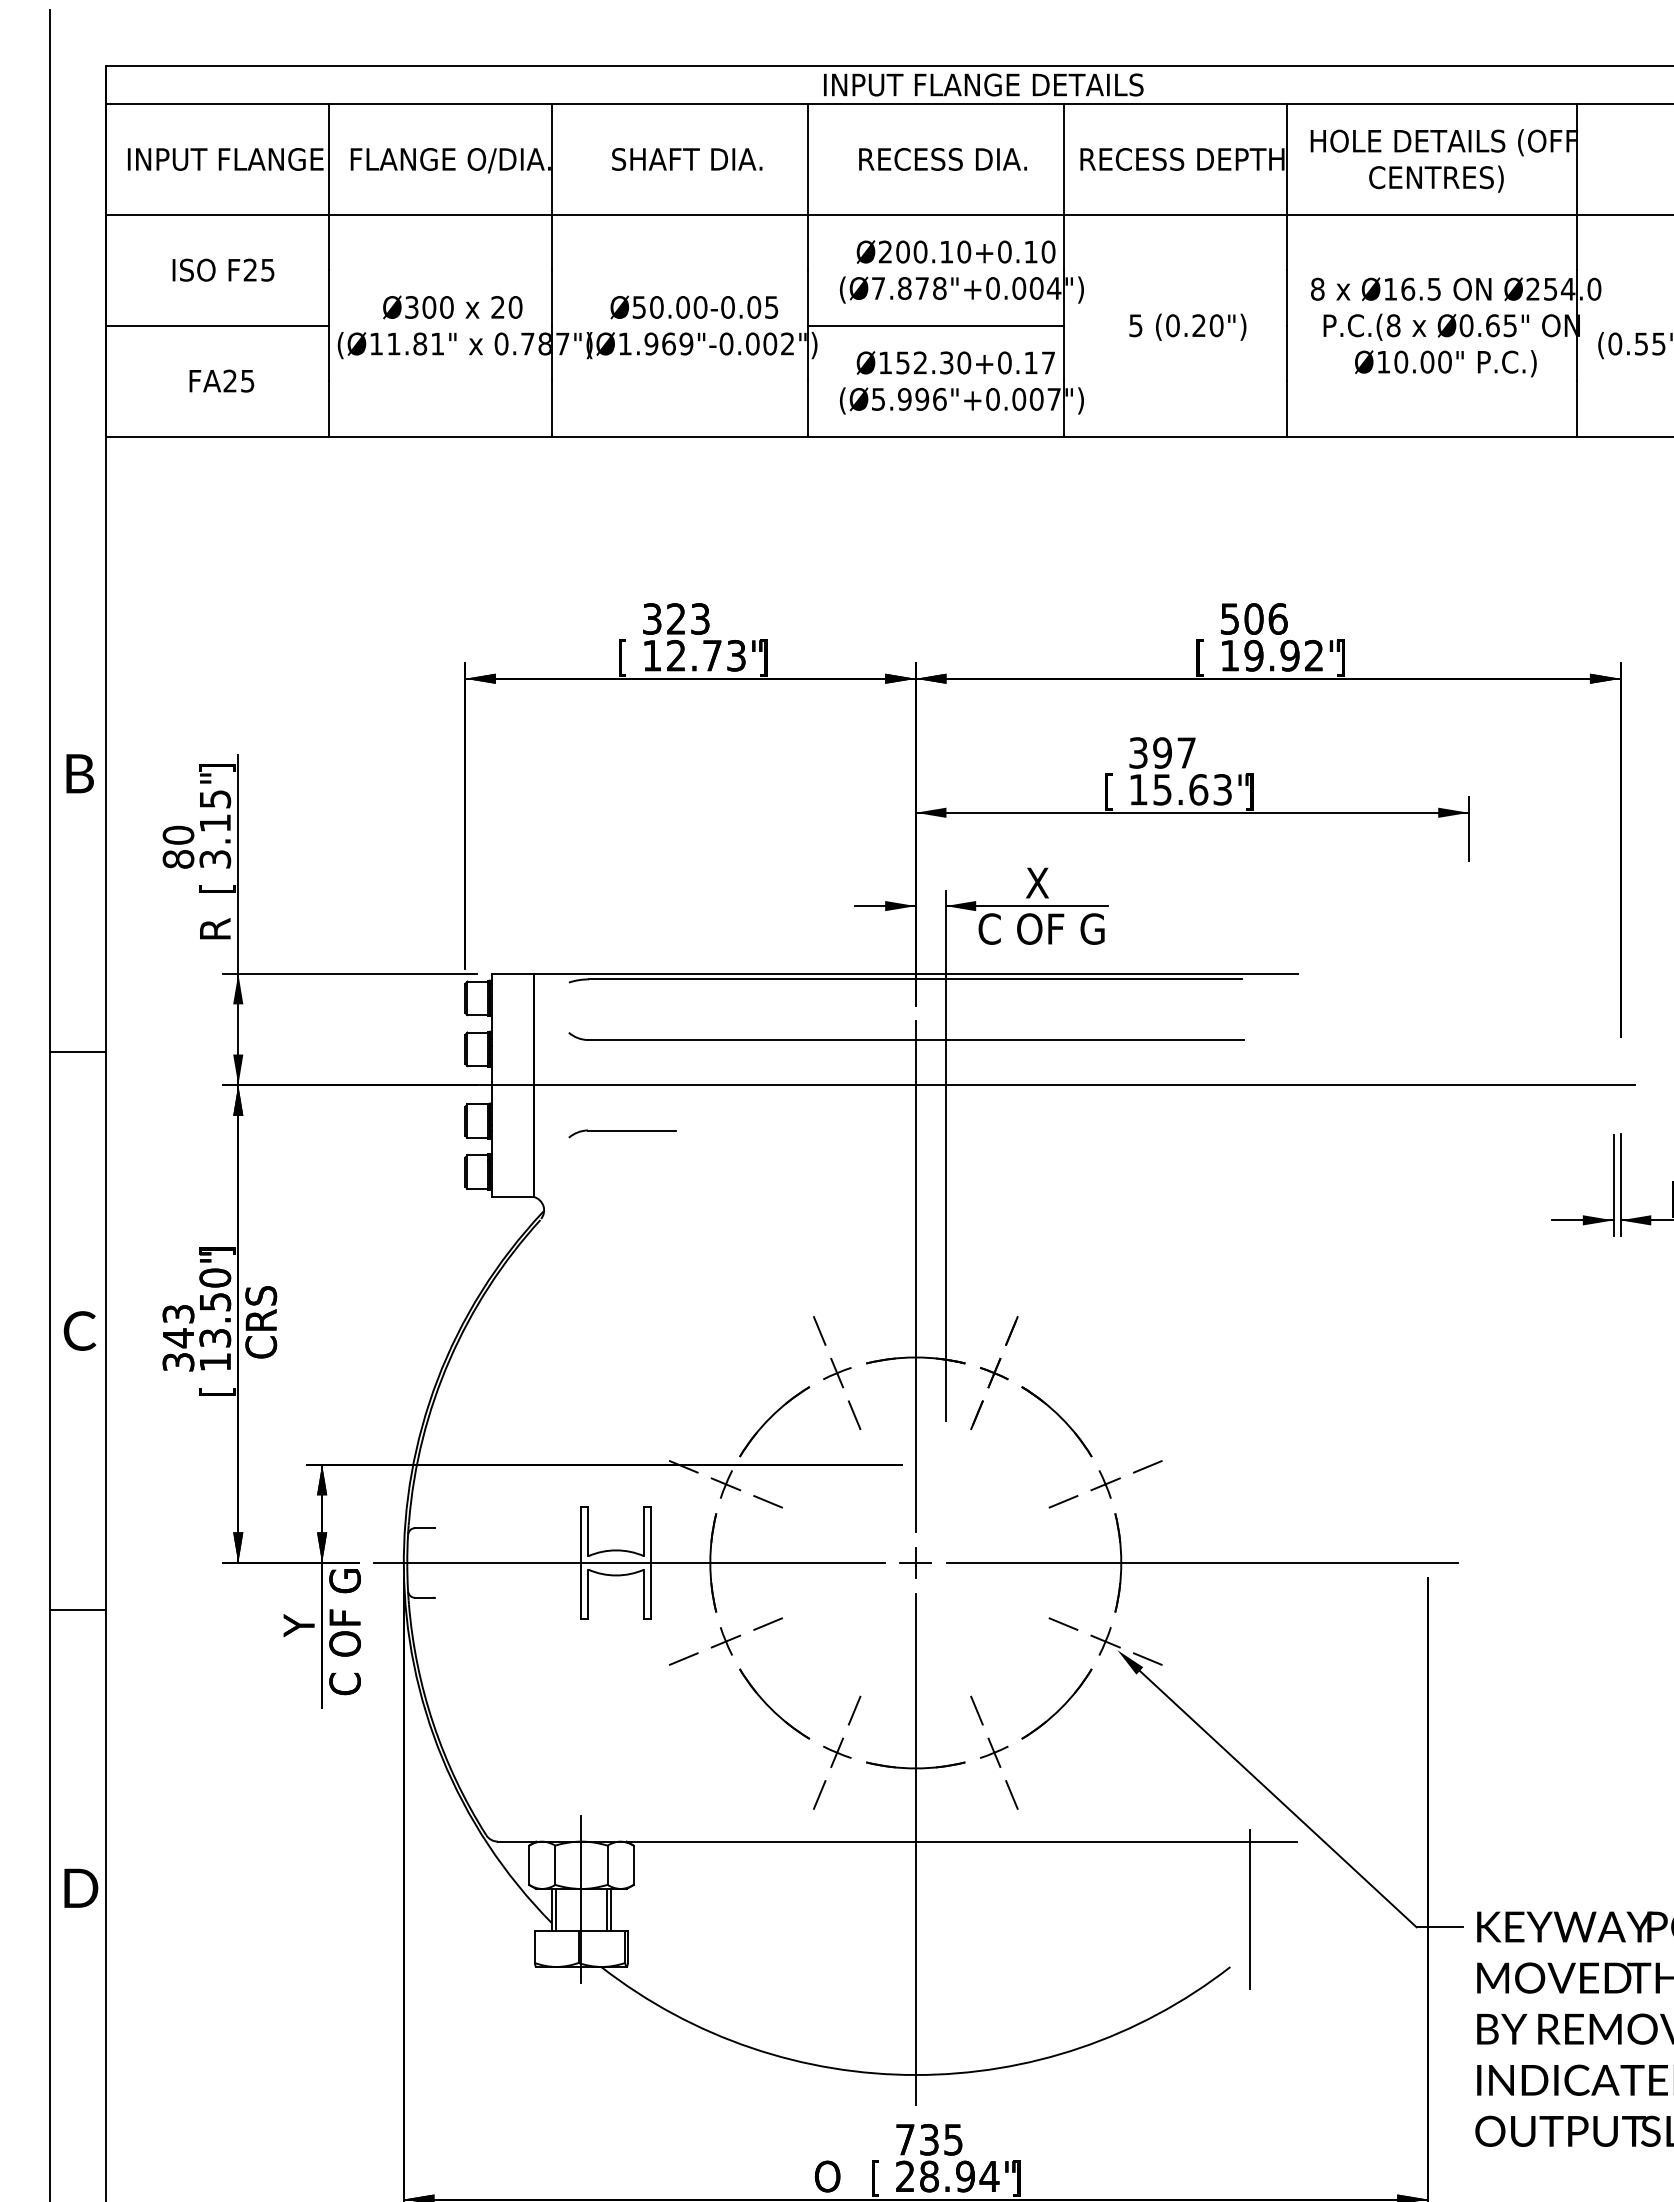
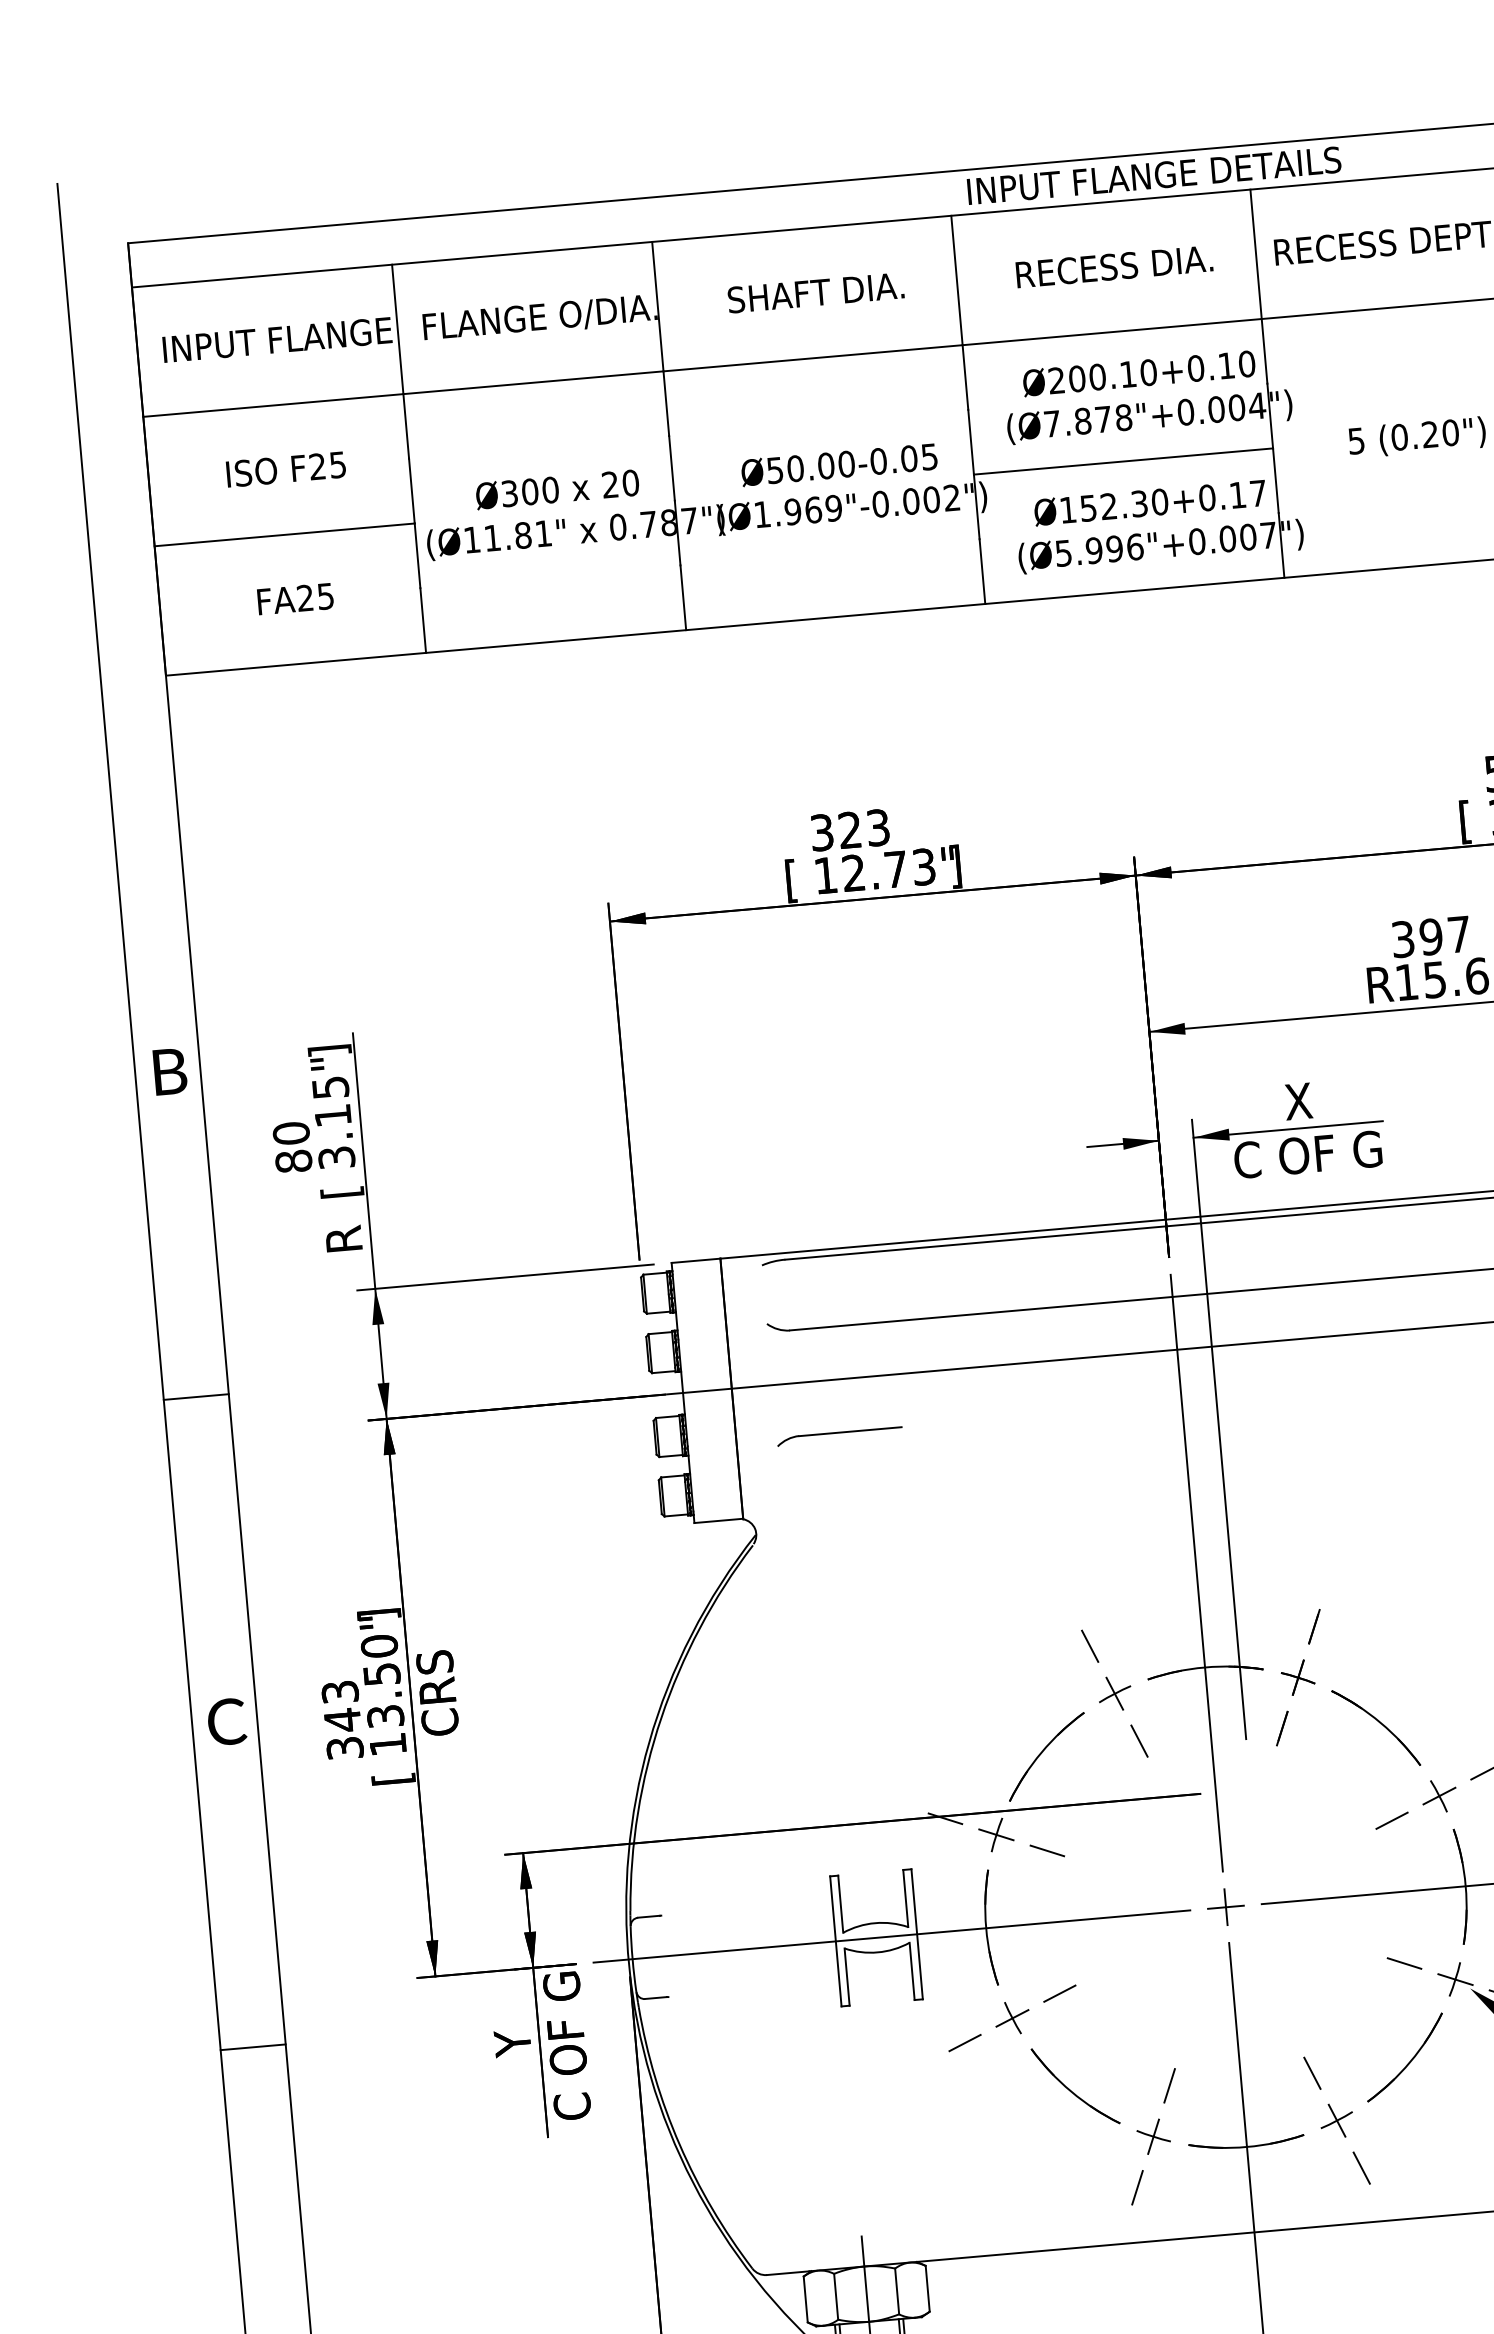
text: (1115, 791) -> (1380, 986), [ -> R

